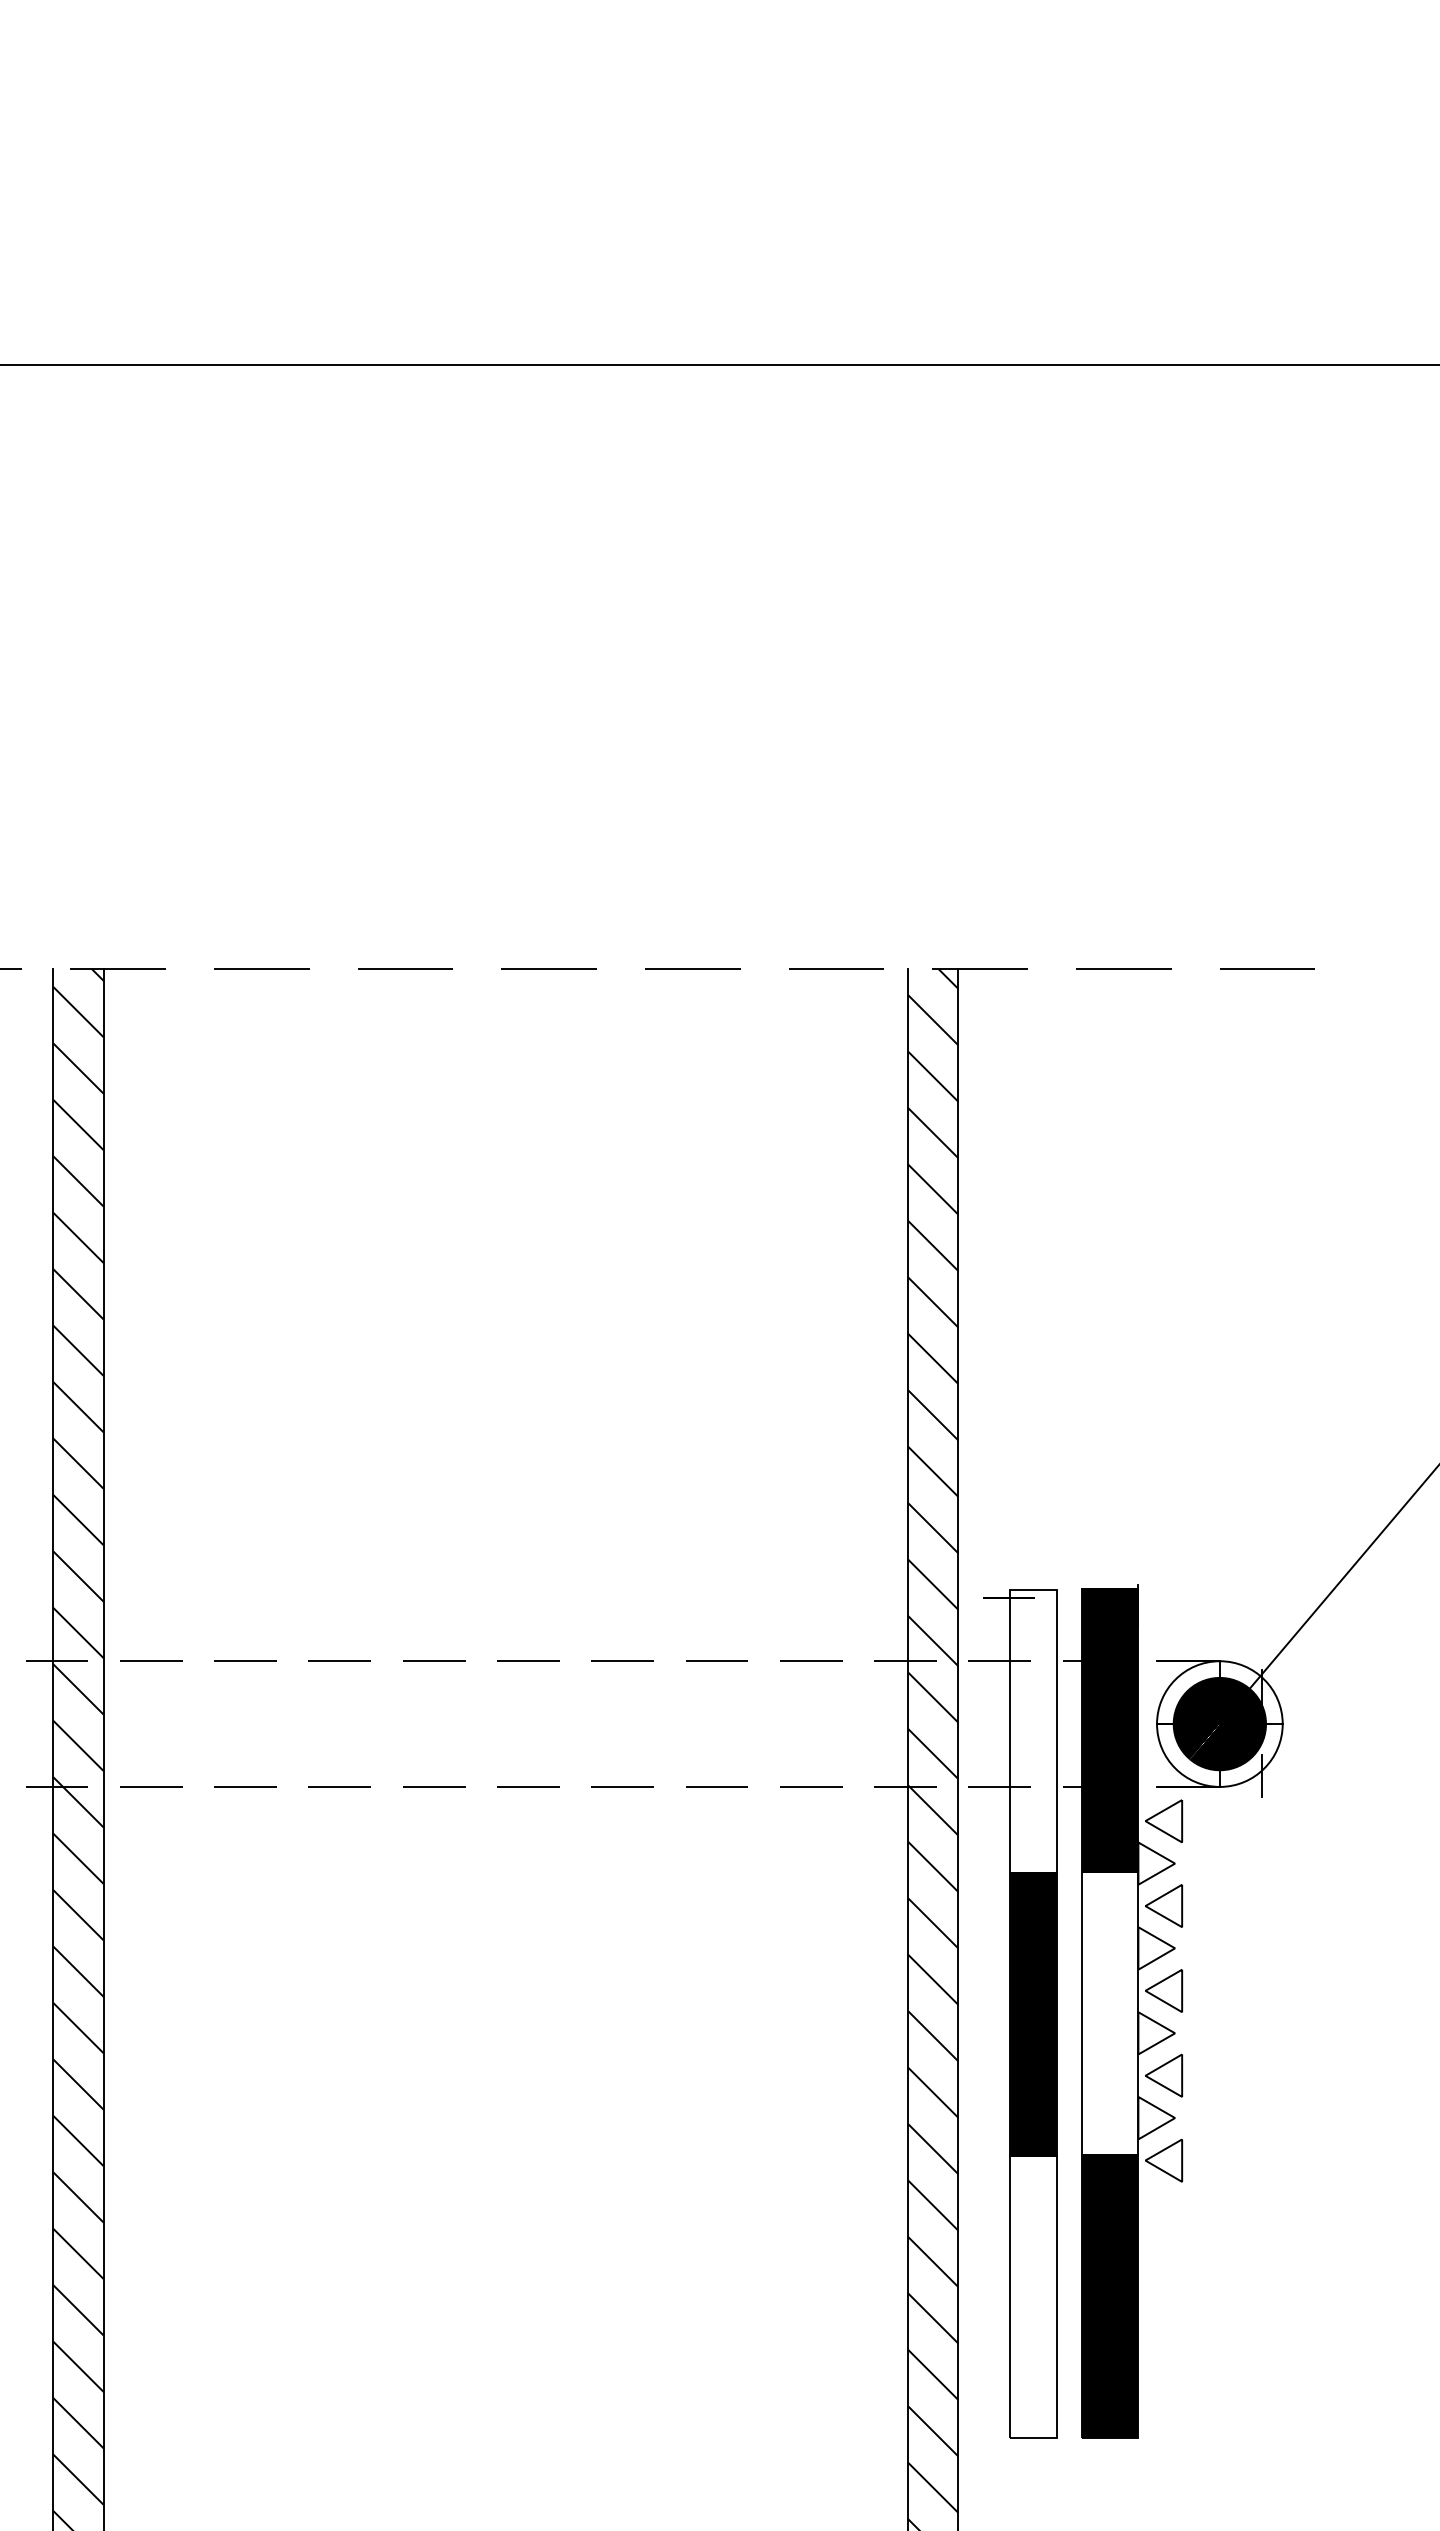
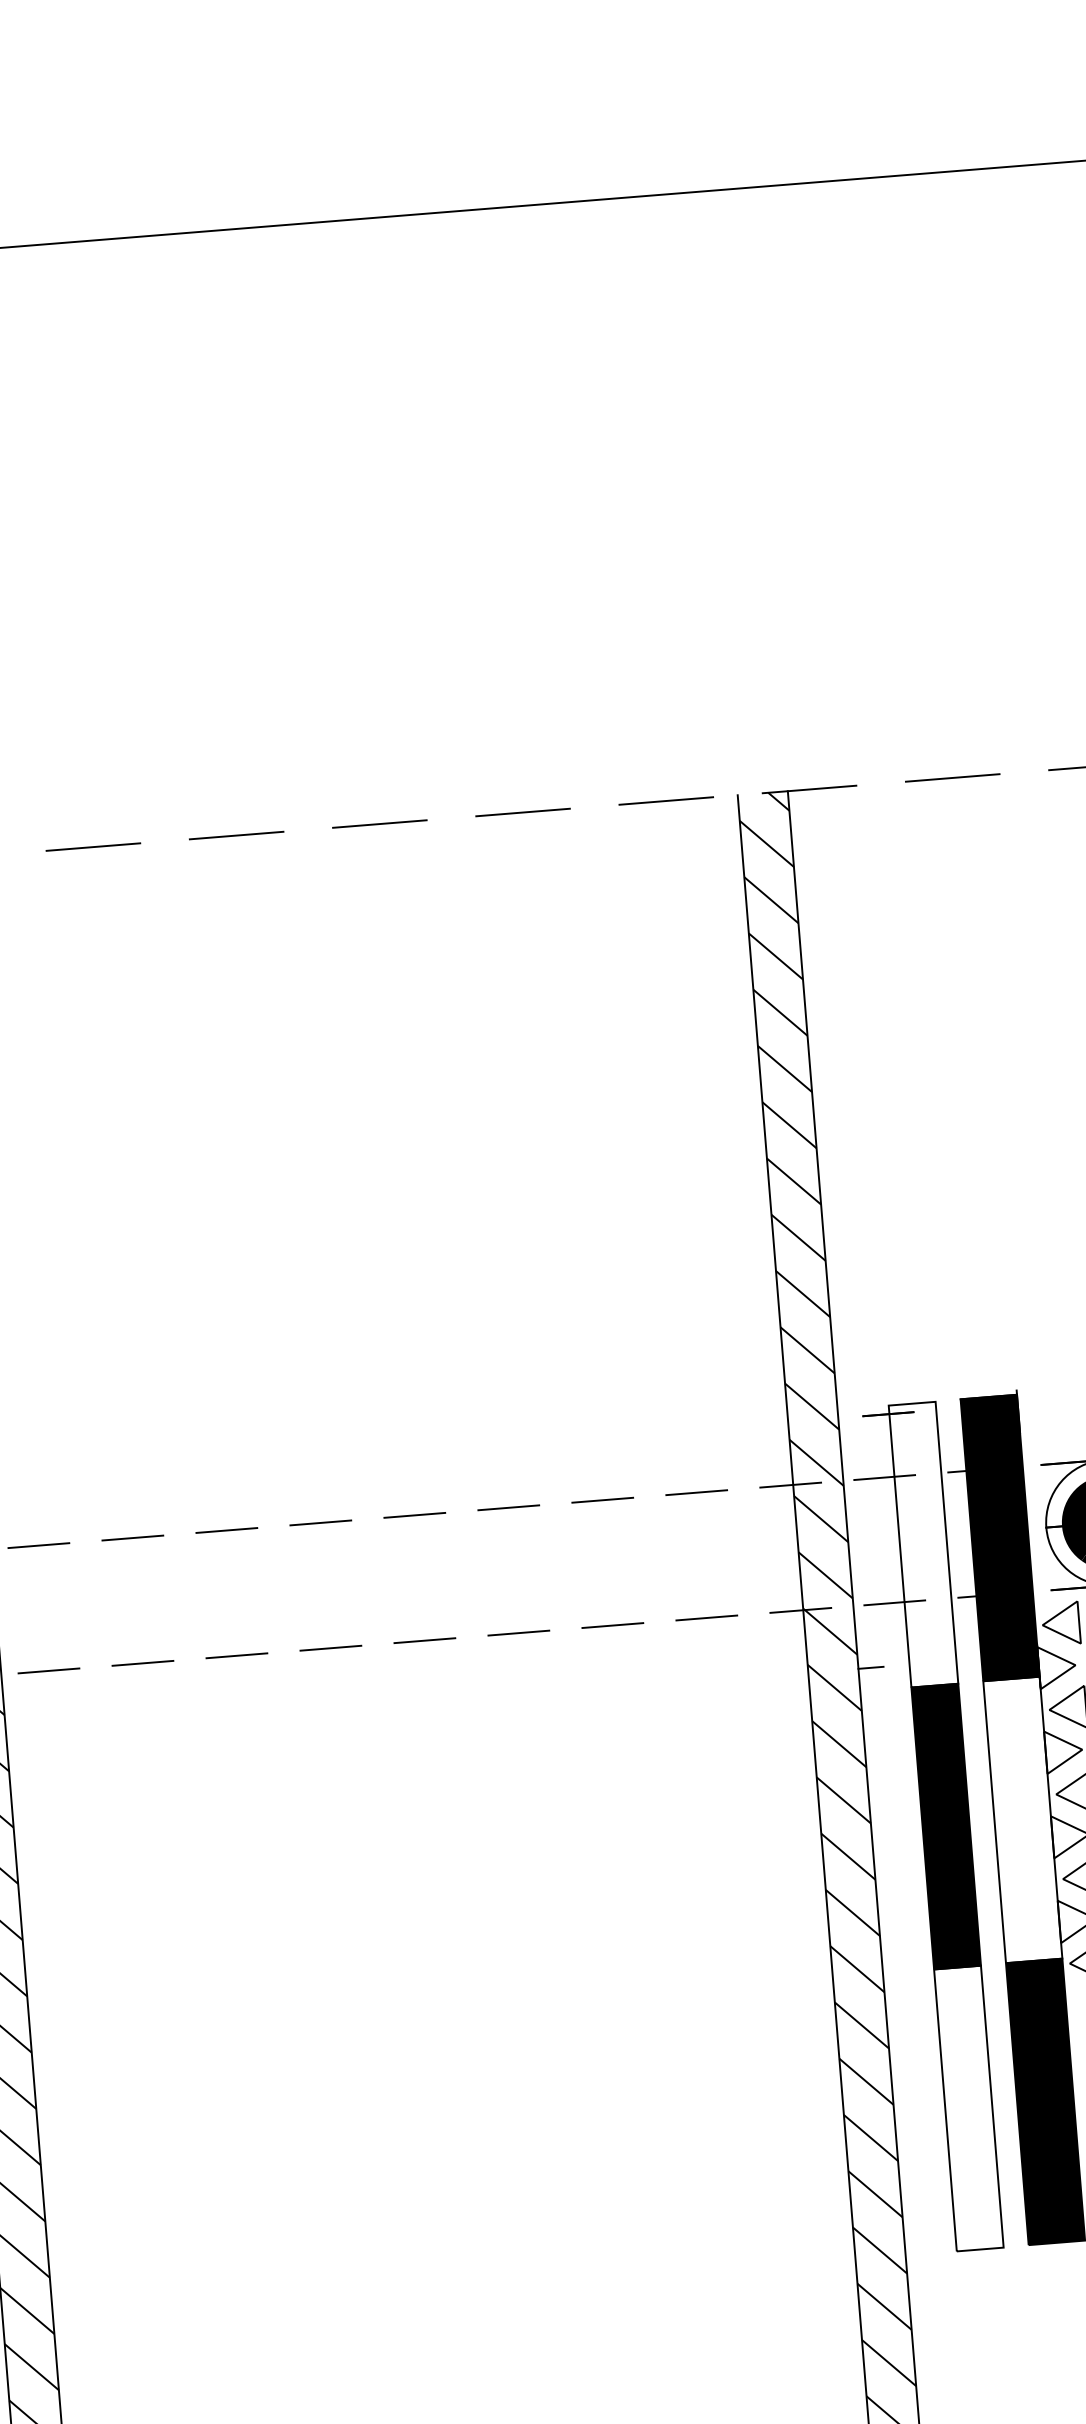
line: (970, 1849) -> (870, 1667), added

